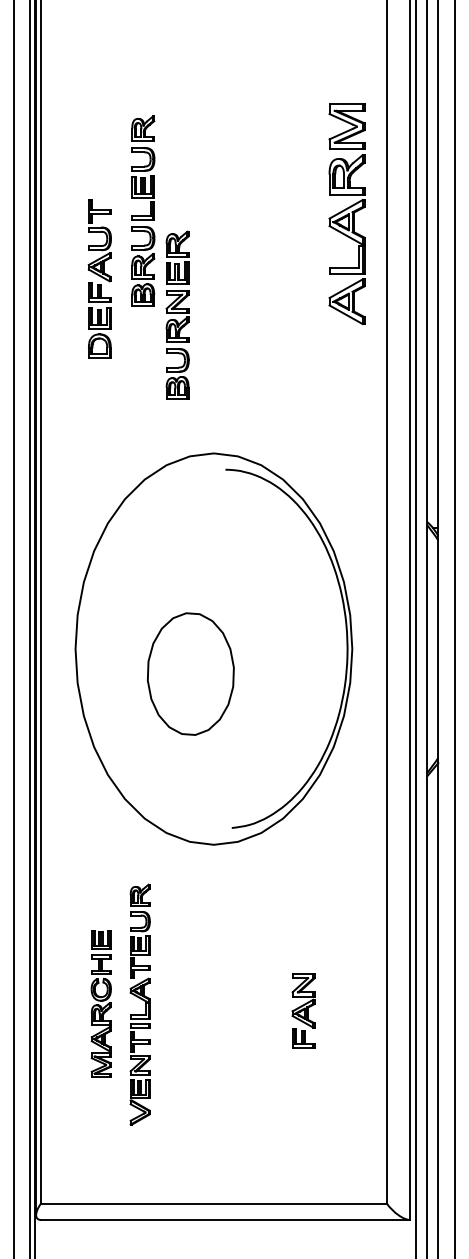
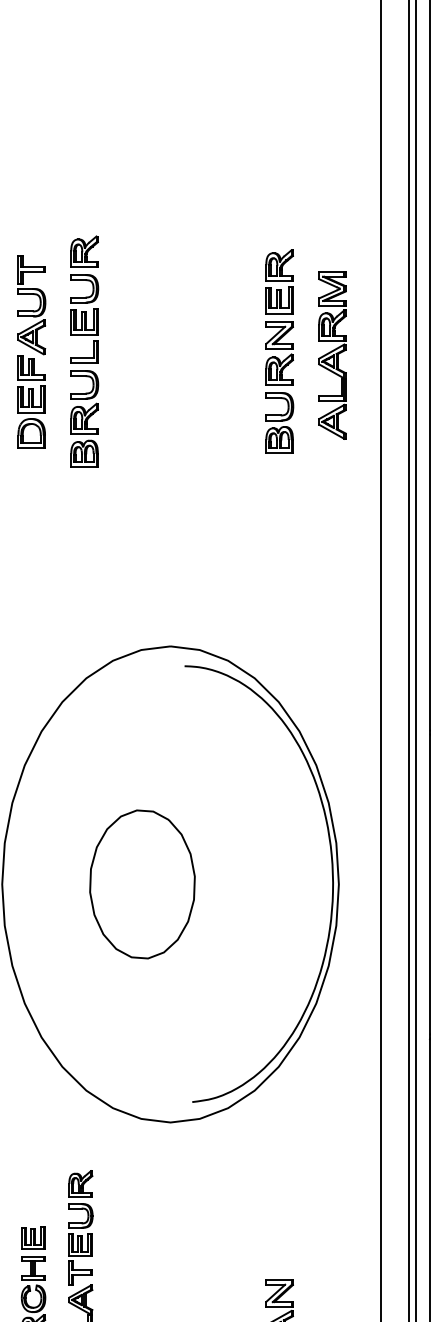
part: (346, 213) -> (331, 354), size x0.62
part: (99, 278) -> (31, 350), moved
part: (177, 314) -> (279, 350), moved
part: (190, 673) -> (142, 883), moved

